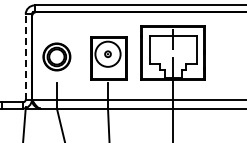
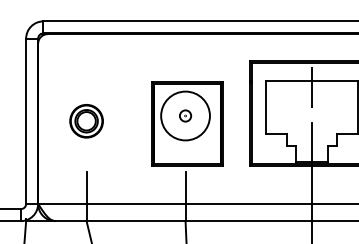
line: (25, 56) -> (25, 120), dashed -> solid
part: (56, 56) -> (85, 120), size x0.62

